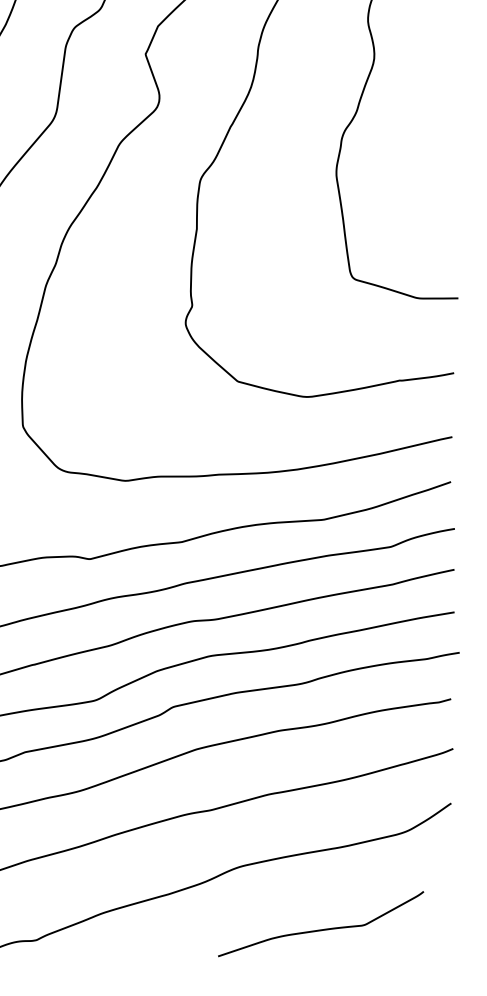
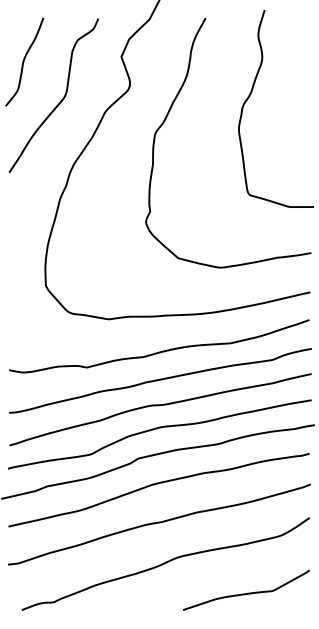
curve: (324, 927) -> (248, 592), moved

